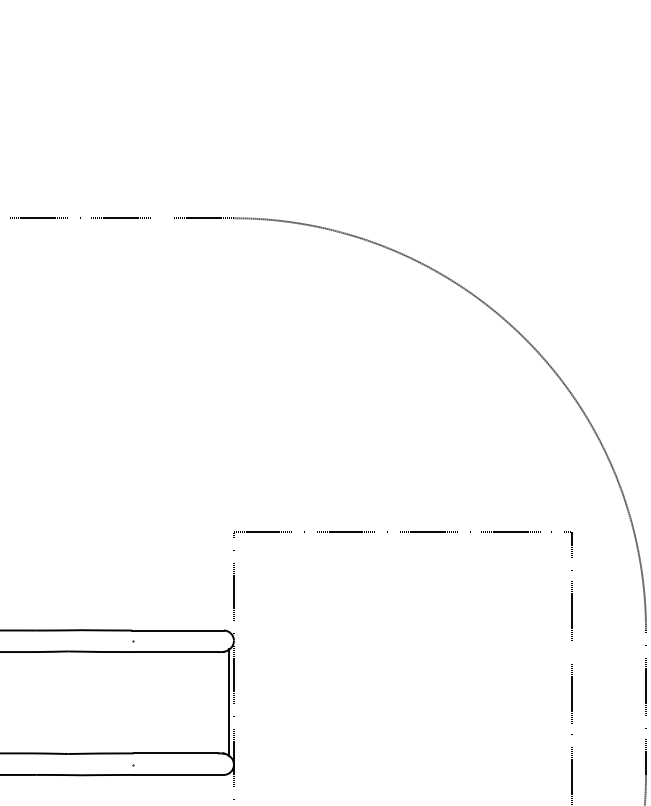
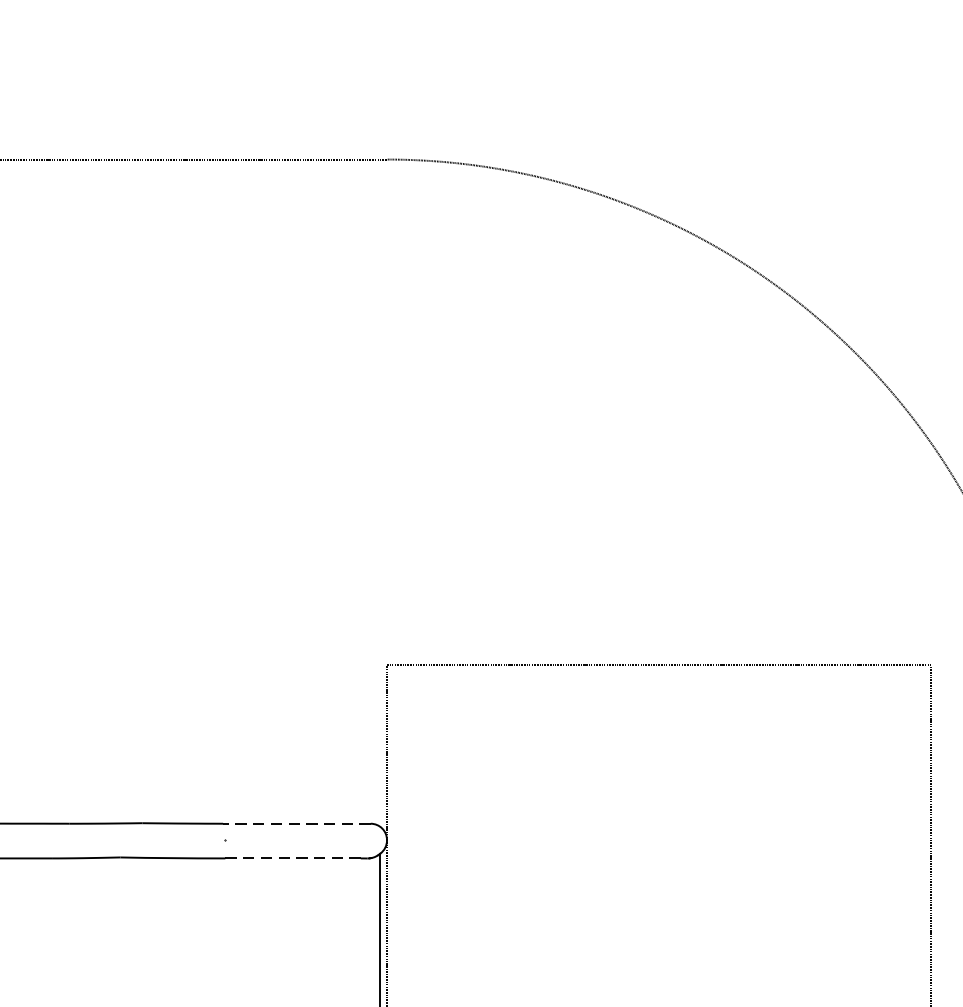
line: (178, 630) -> (297, 823), solid -> dashed
line: (176, 652) -> (294, 859), solid -> dashed

